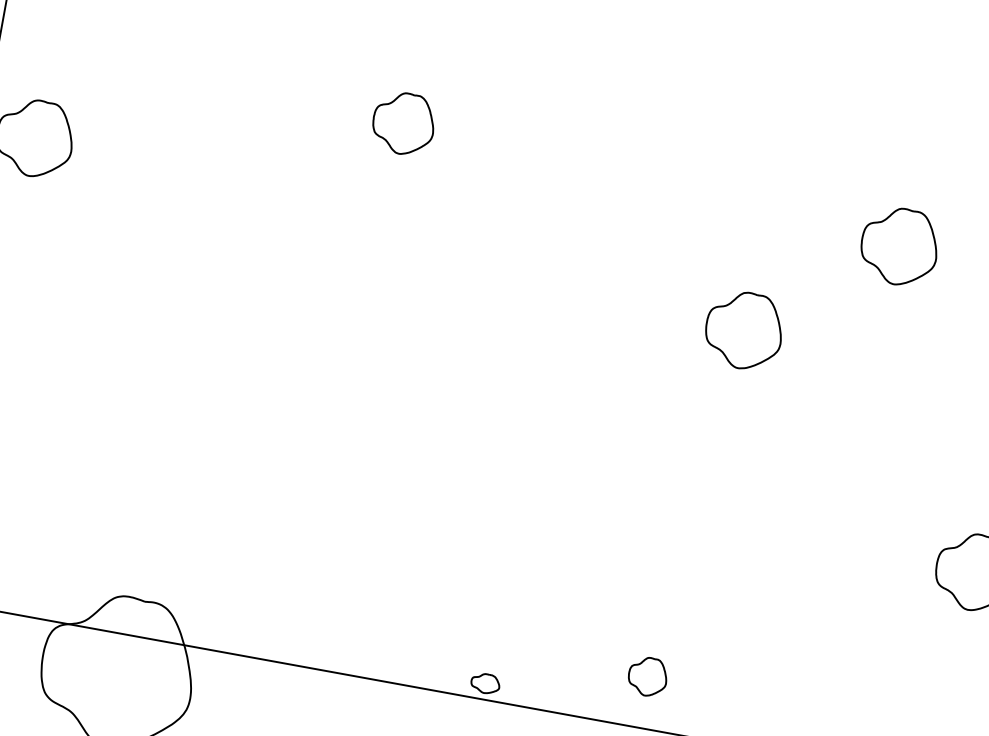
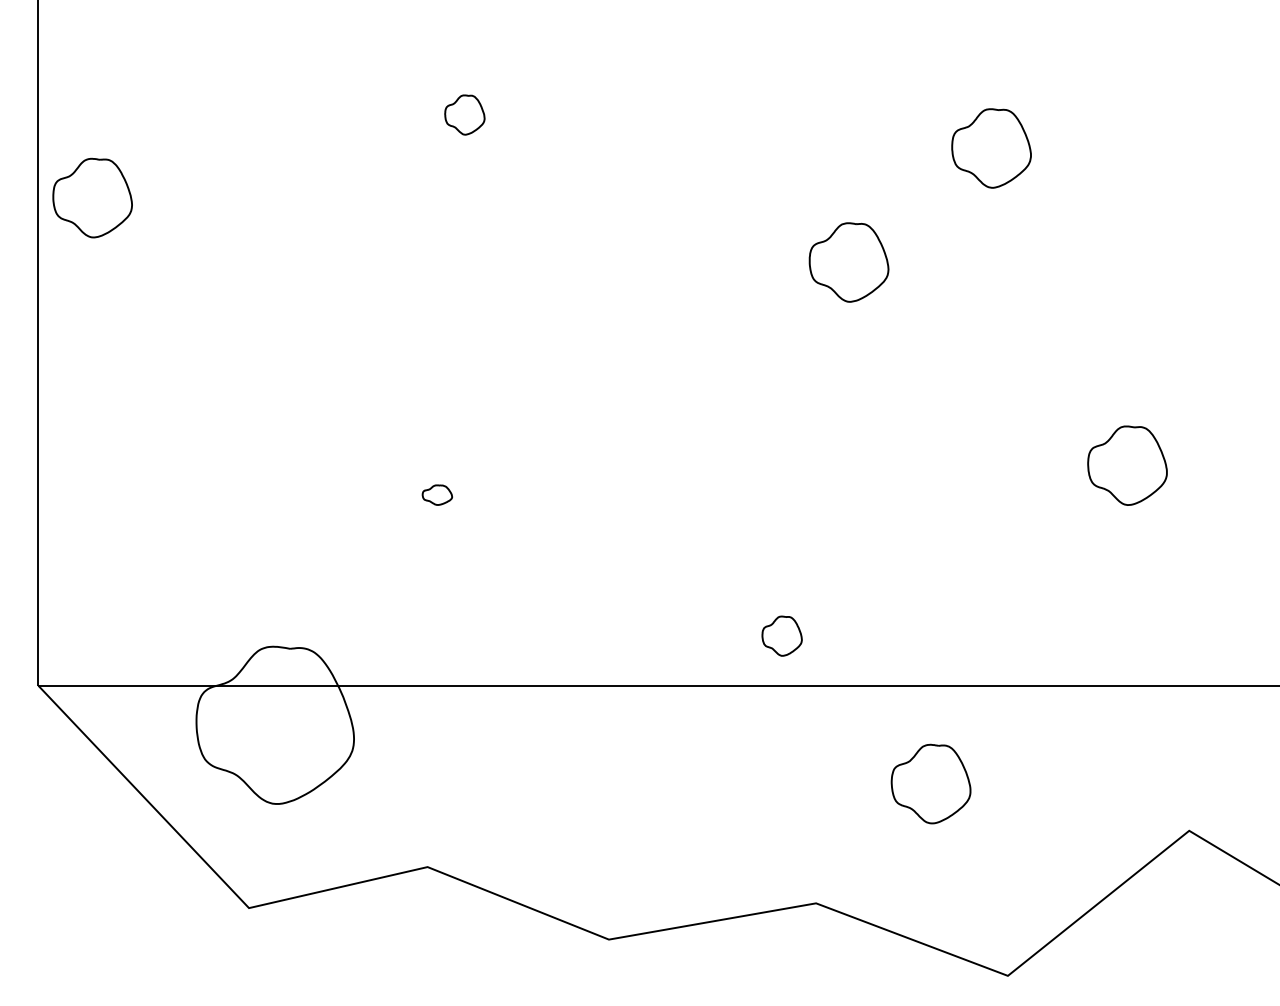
part: (403, 123) -> (464, 114), size x0.62
part: (647, 676) -> (781, 635), moved
part: (484, 682) -> (436, 494), moved

